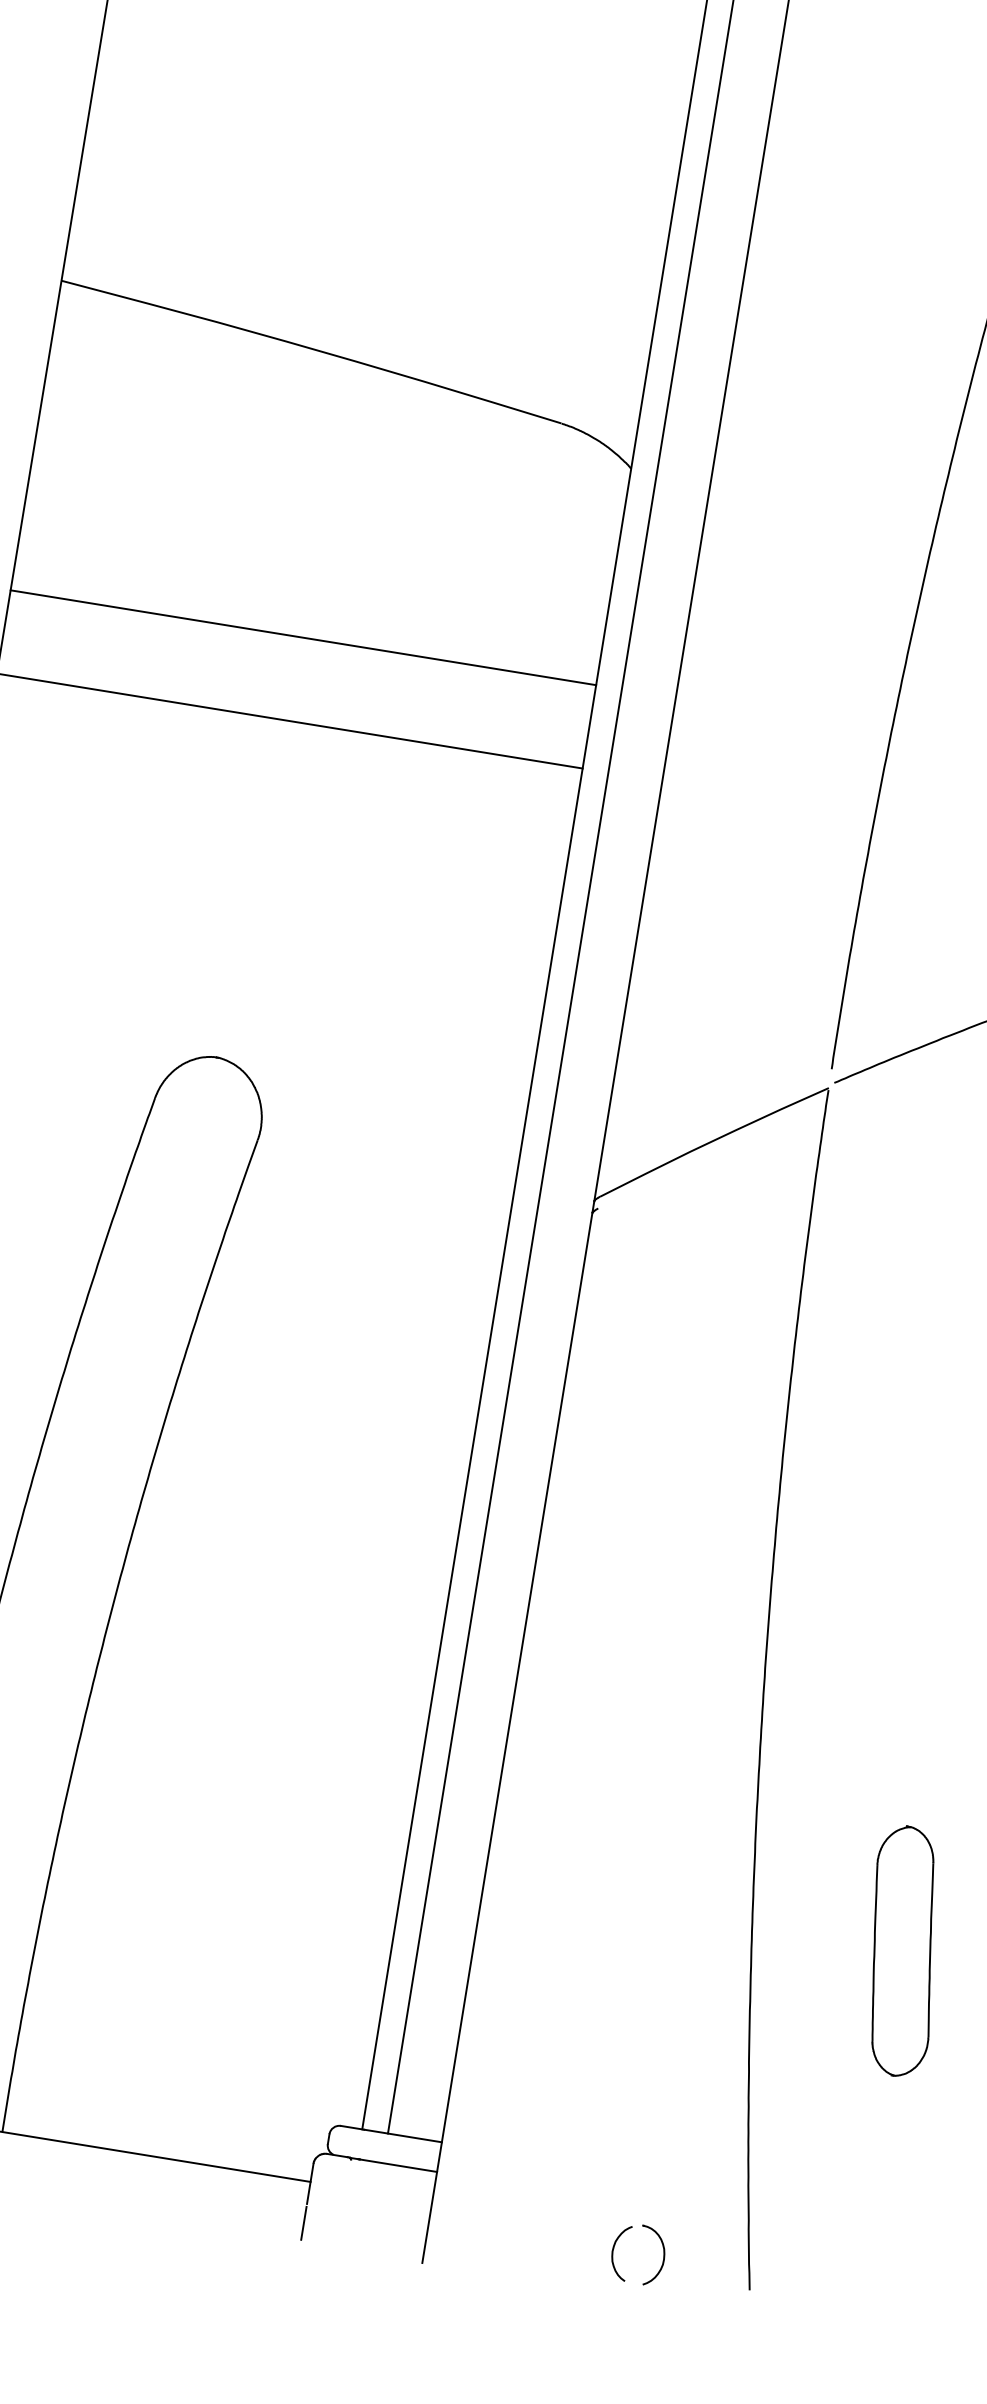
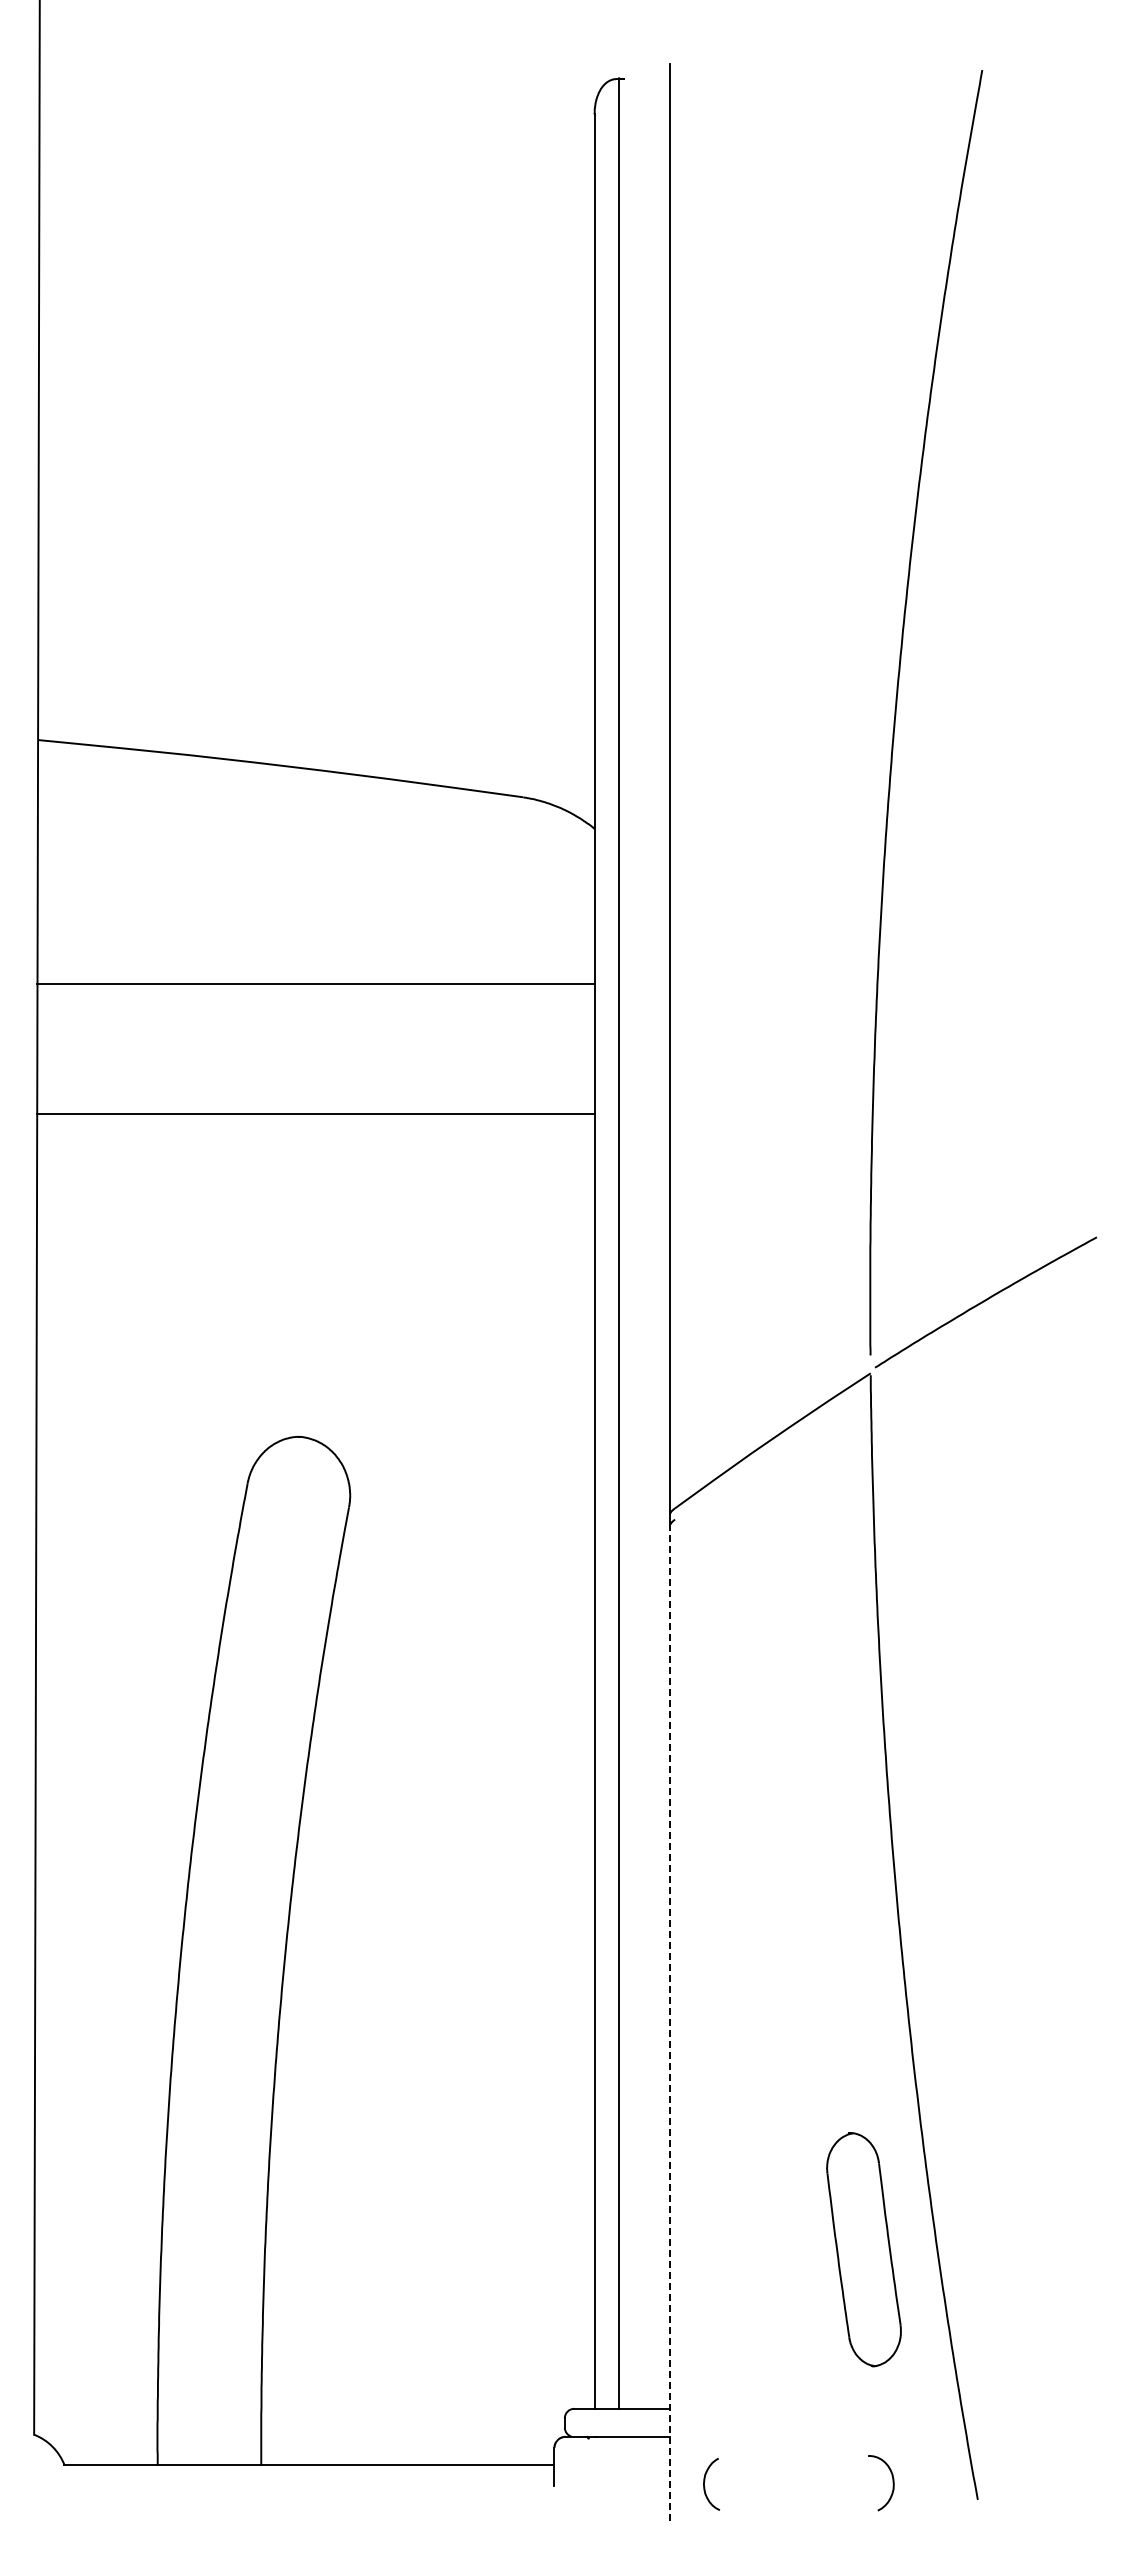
line: (302, 637) -> (315, 983), moved
line: (507, 1738) -> (670, 2024), solid -> dashed
part: (902, 1951) -> (863, 2249), moved
line: (303, 2223) -> (554, 2504), removed
curve: (614, 2248) -> (705, 2481), moved

